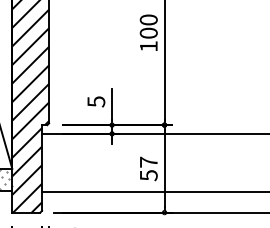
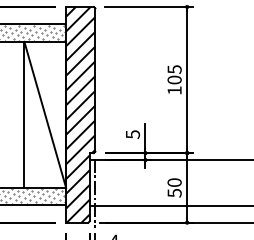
text: (148, 19) -> (174, 69), 100 -> 105
text: (148, 162) -> (174, 182), 57 -> 50
line: (49, 175) -> (95, 193), added

